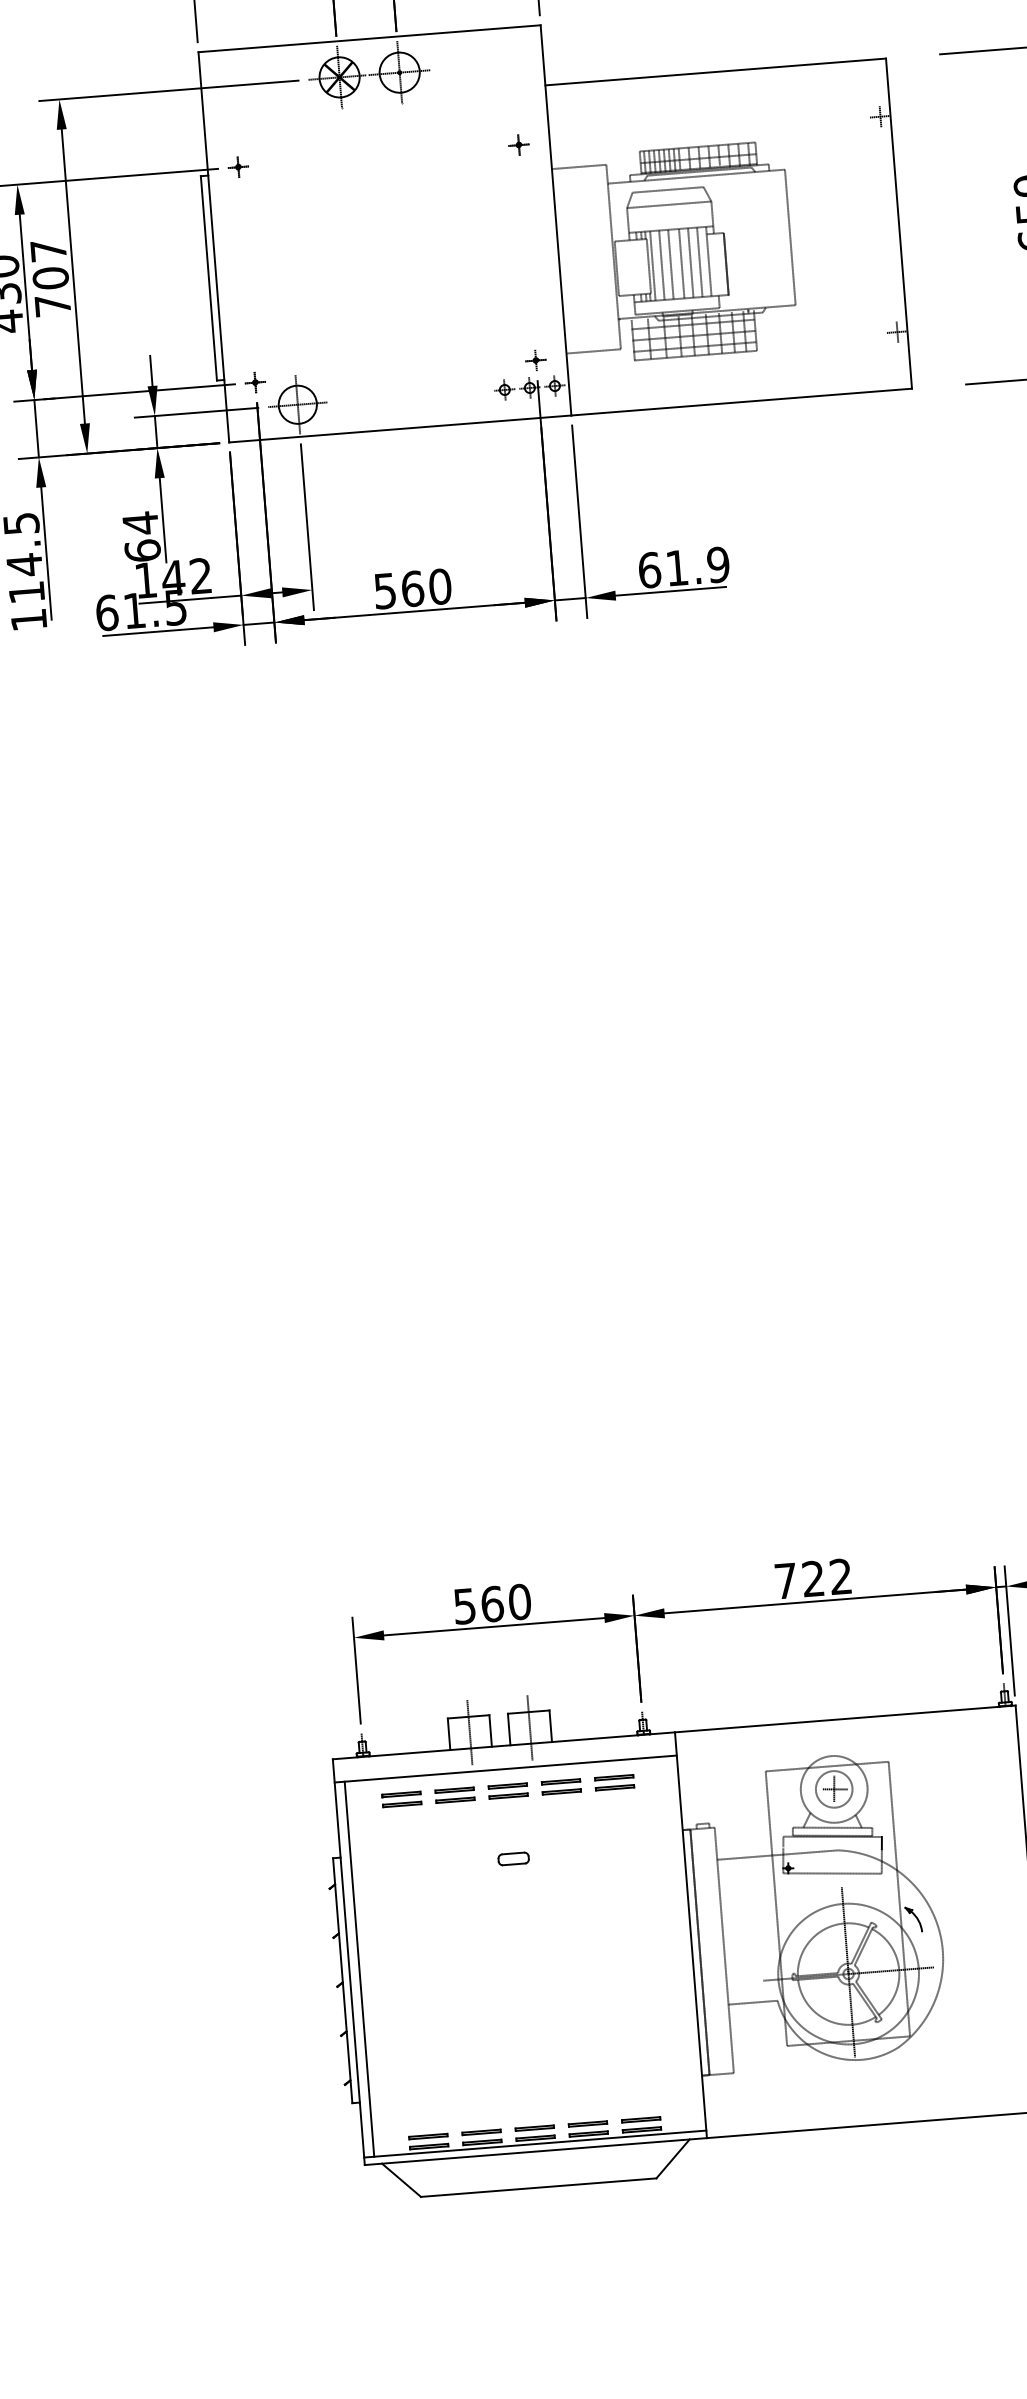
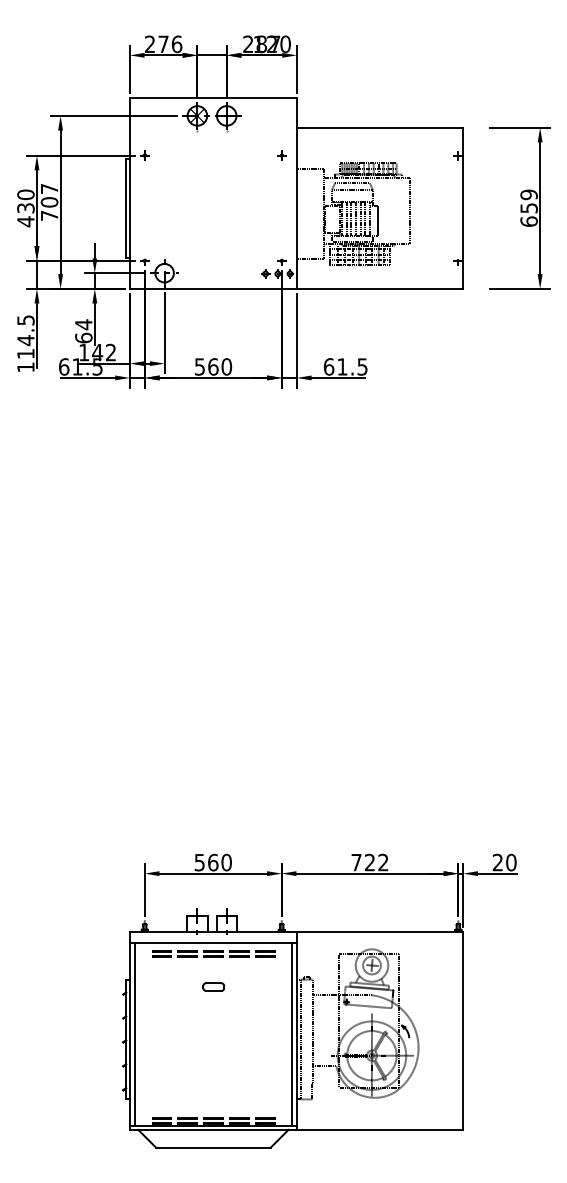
text: (718, 563) -> (362, 366), 61.9 -> 61.5
part: (512, 1857) -> (213, 986), size x1.43
line: (682, 1943) -> (292, 1034), added

